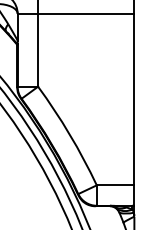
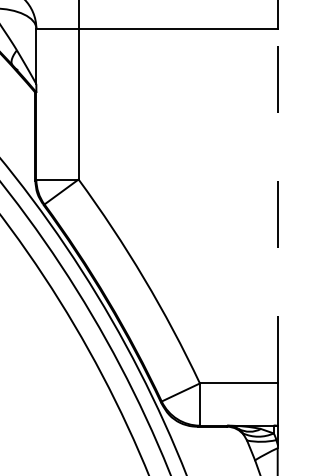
line: (134, 99) -> (277, 205), solid -> dashed

